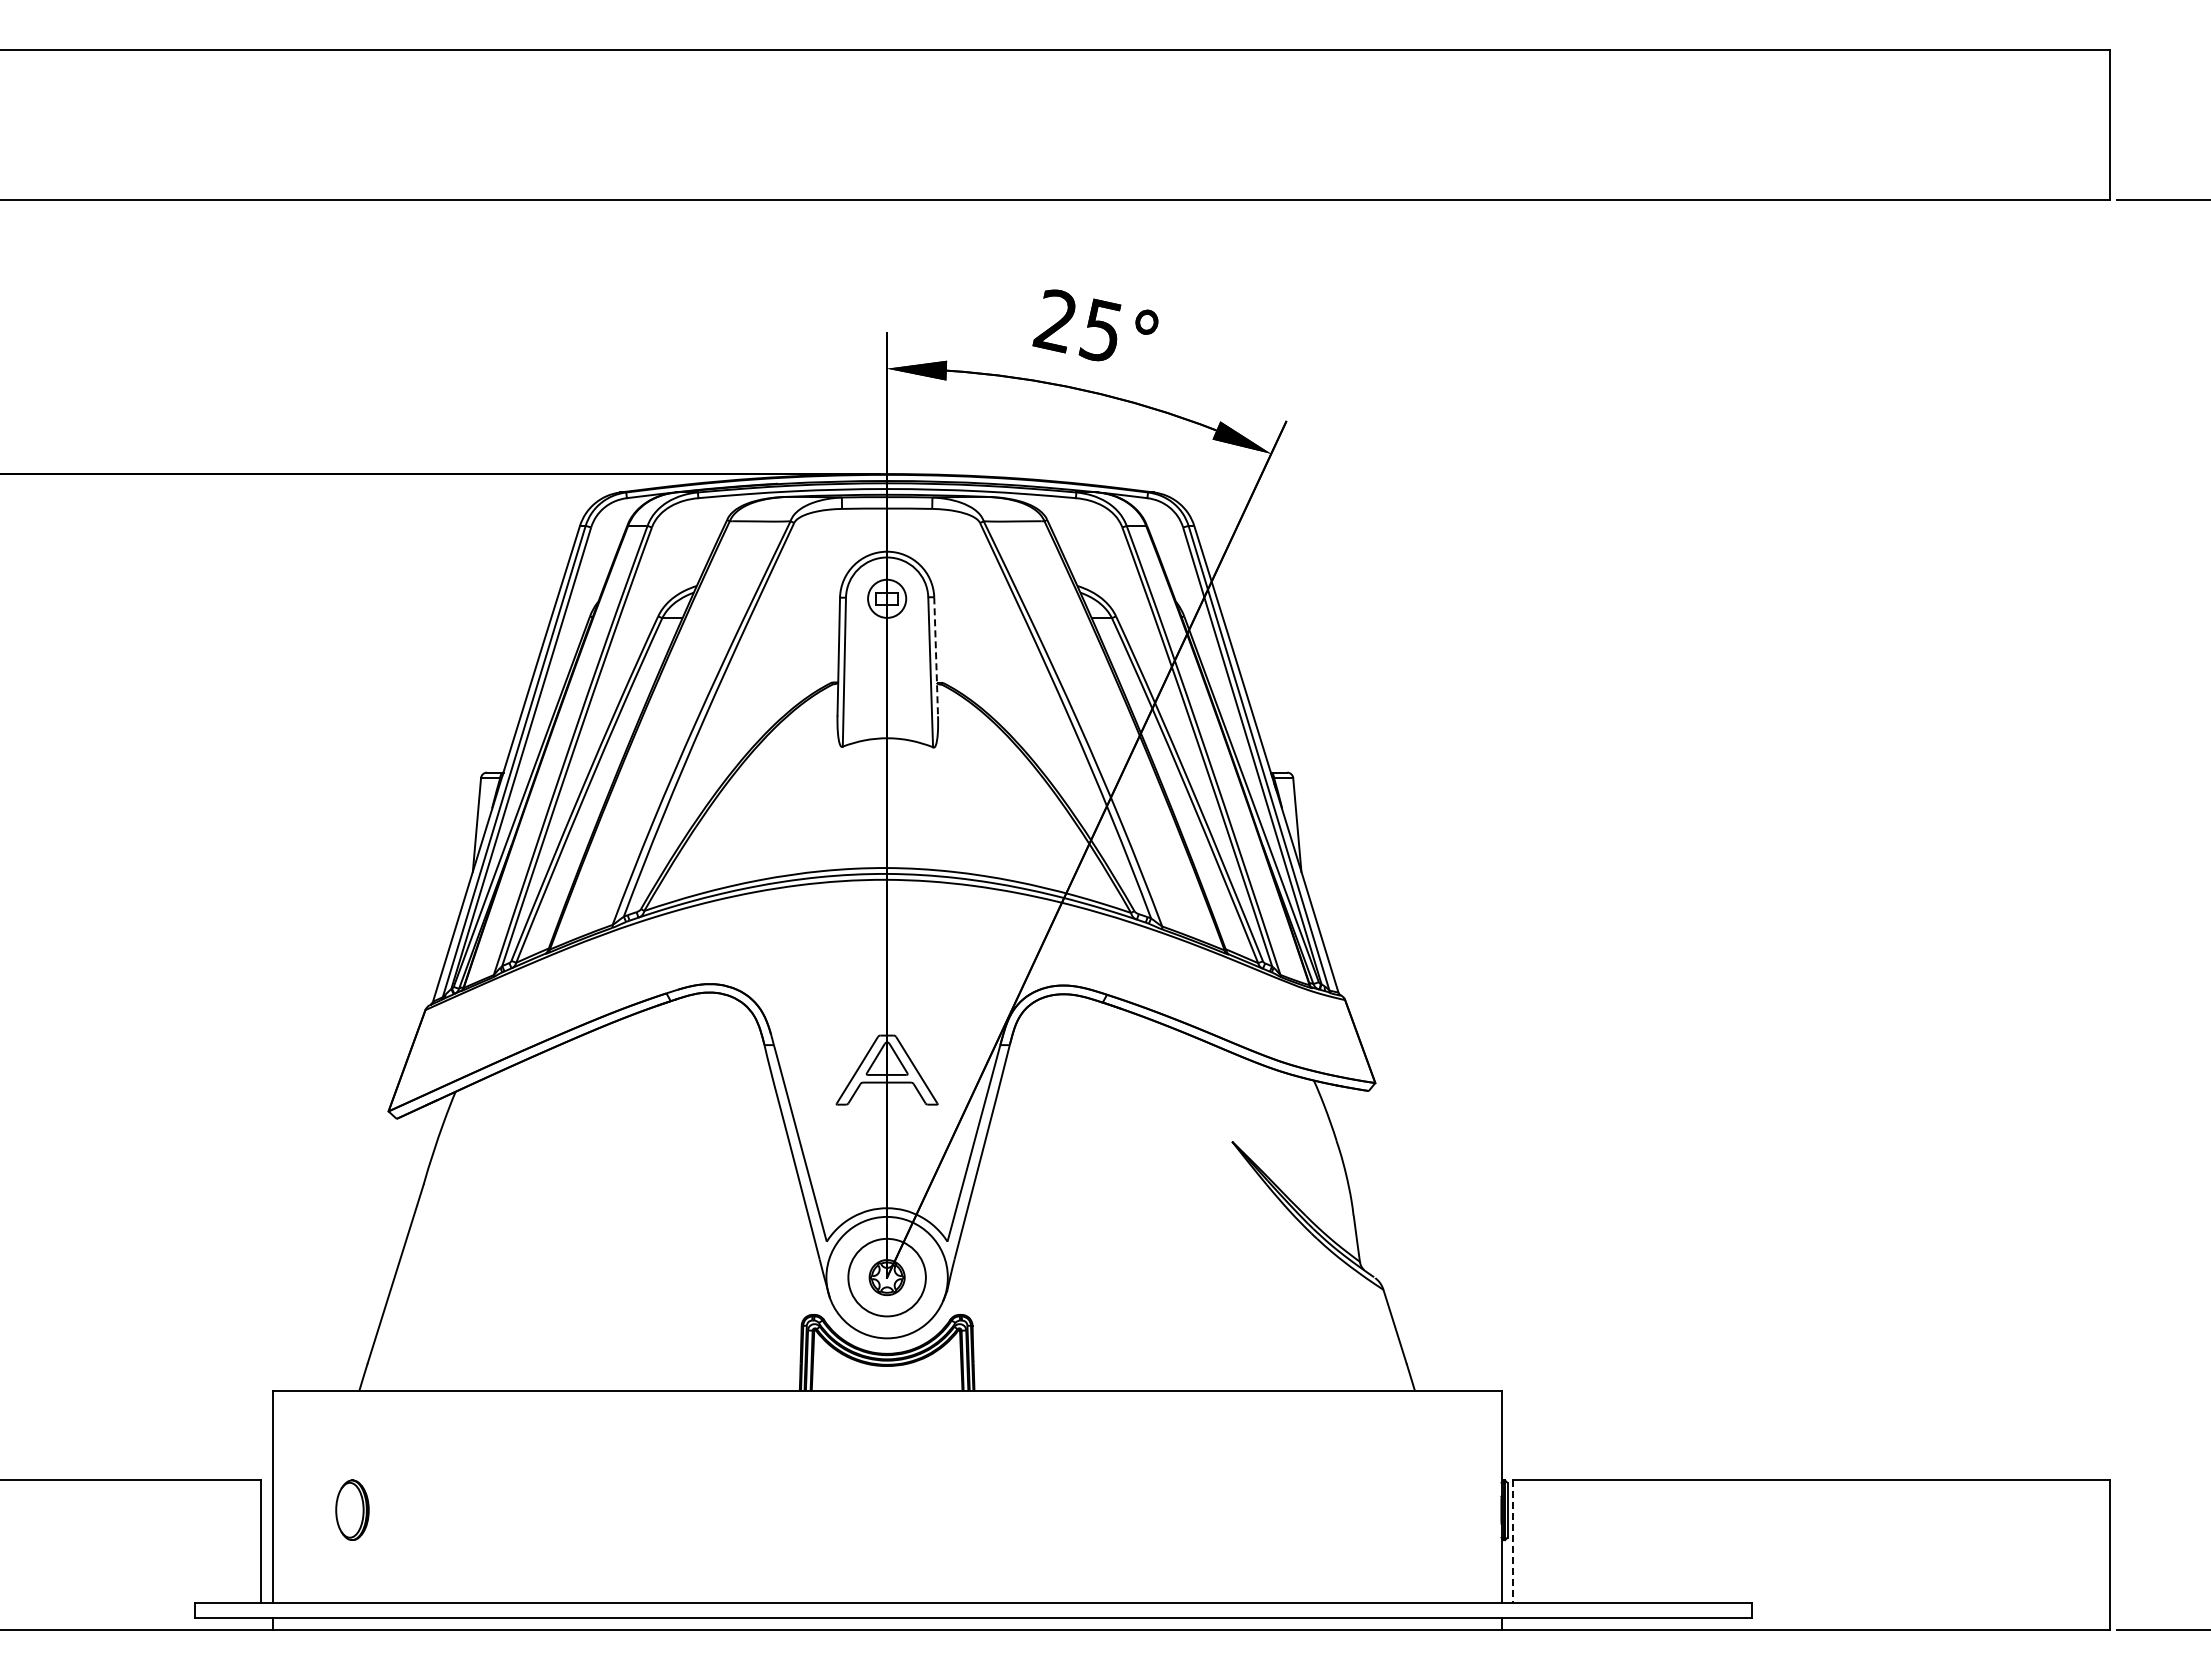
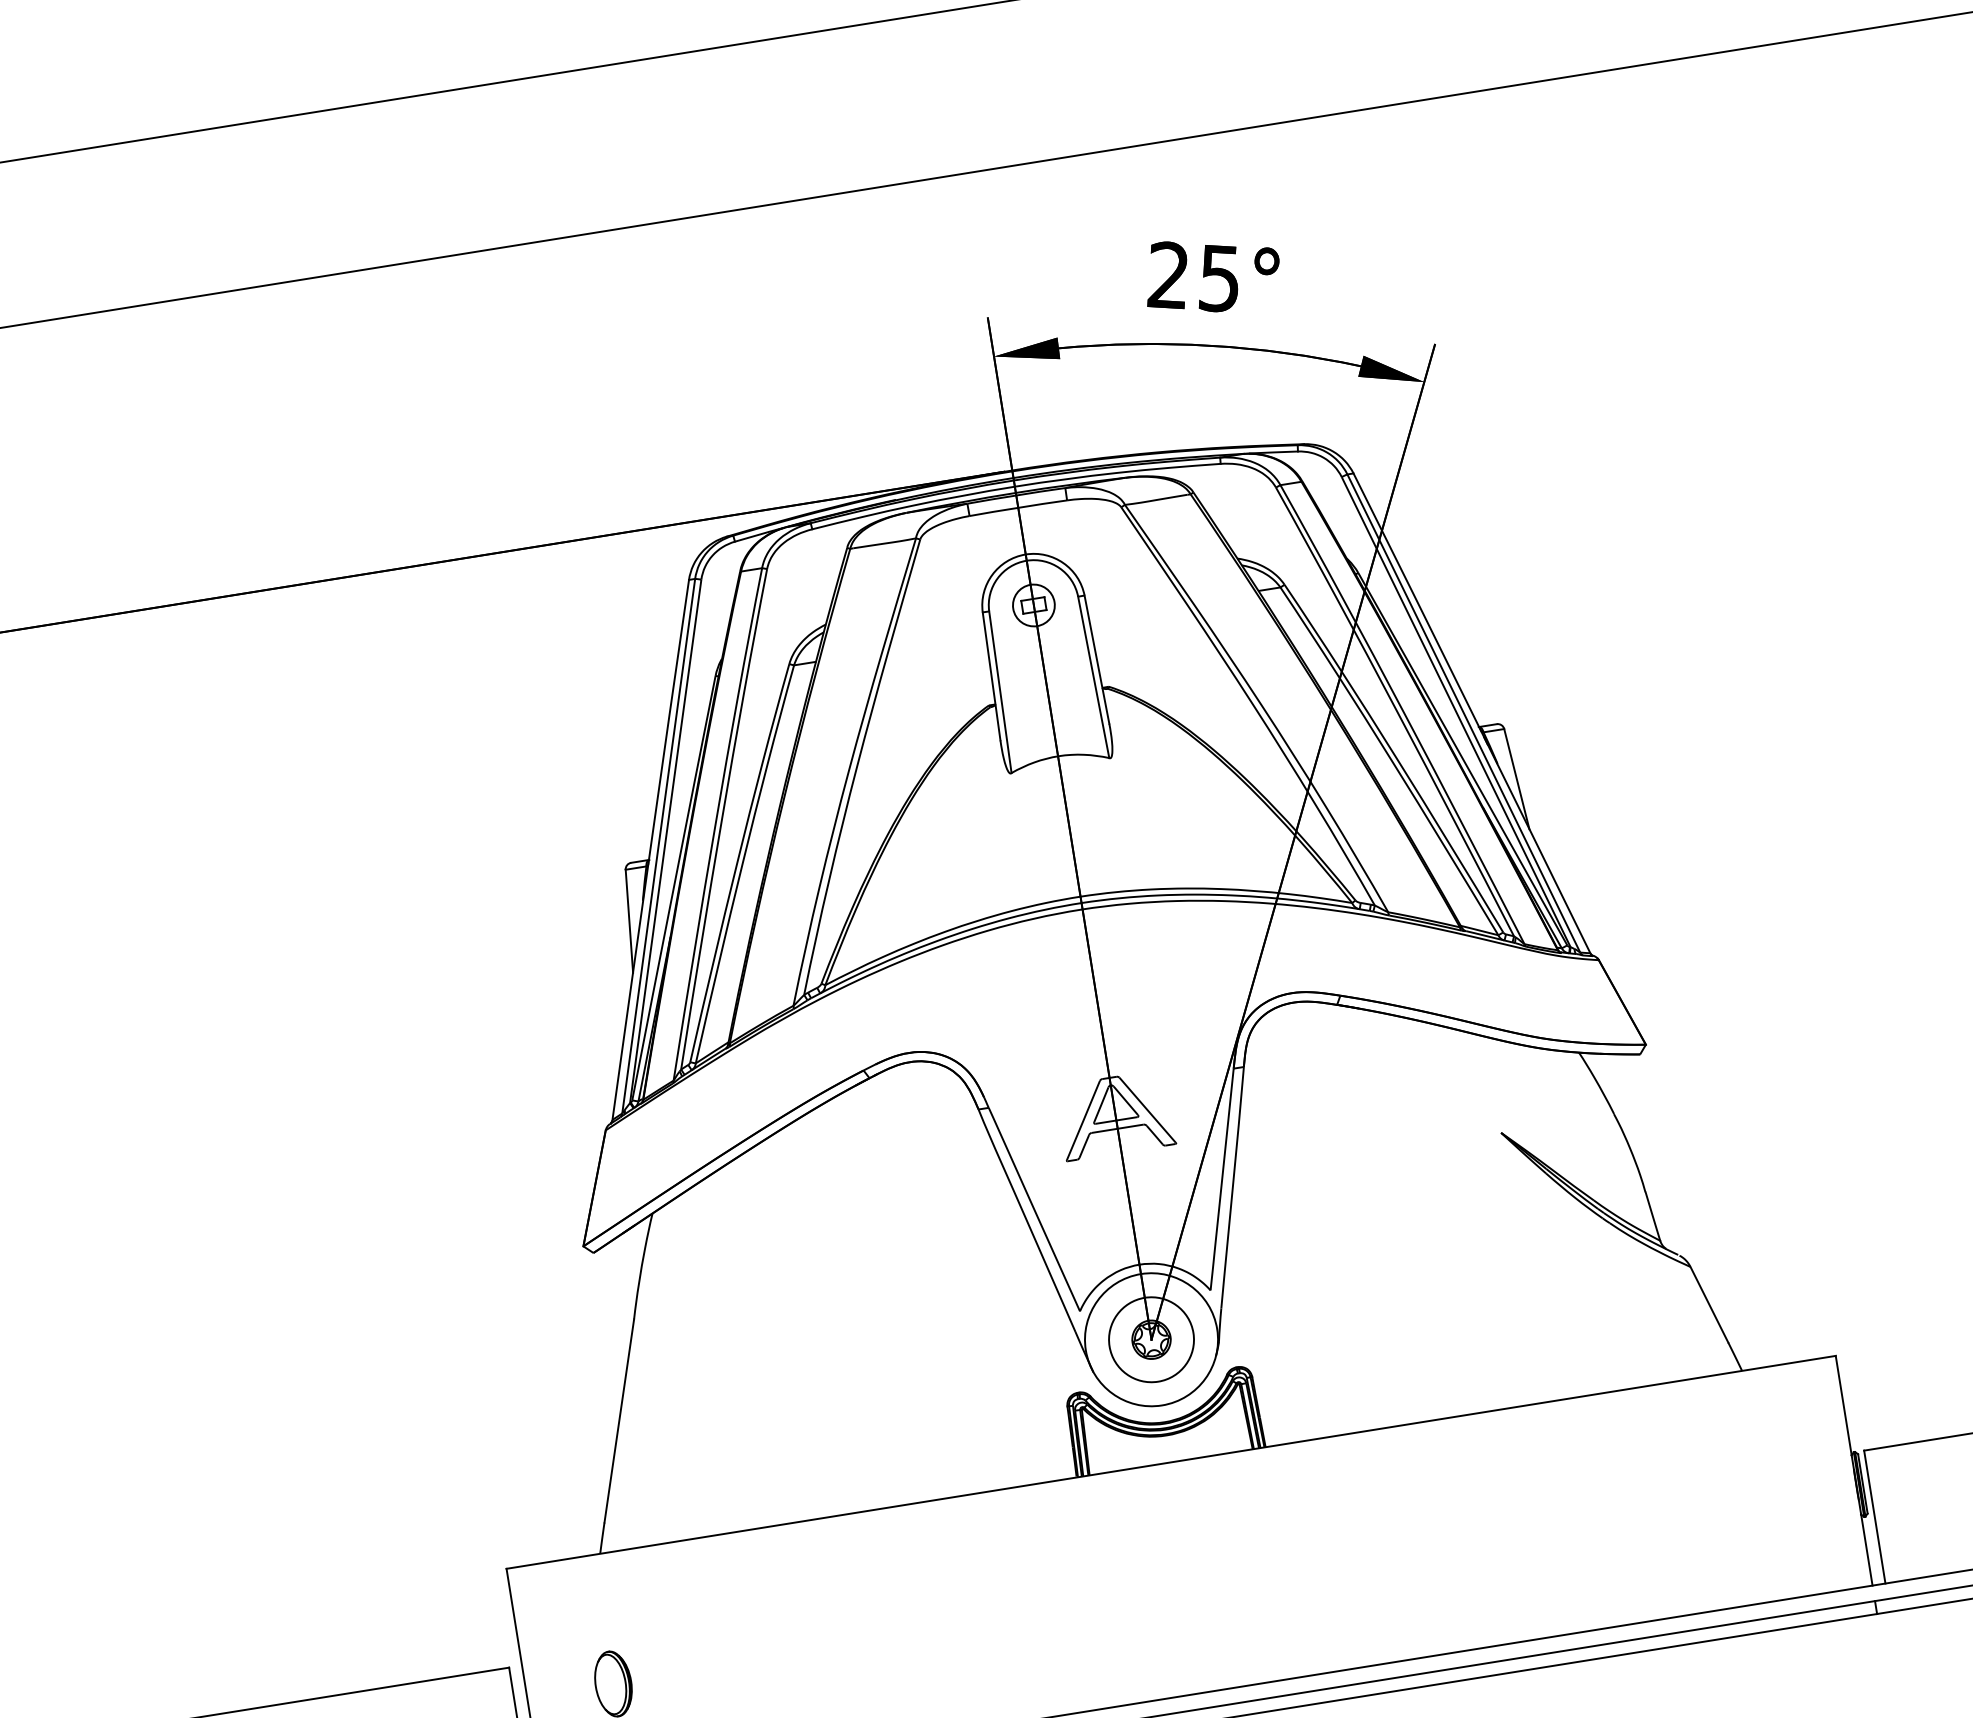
line: (936, 657) -> (1097, 660), dashed -> solid
line: (1513, 1542) -> (1874, 1517), dashed -> solid

